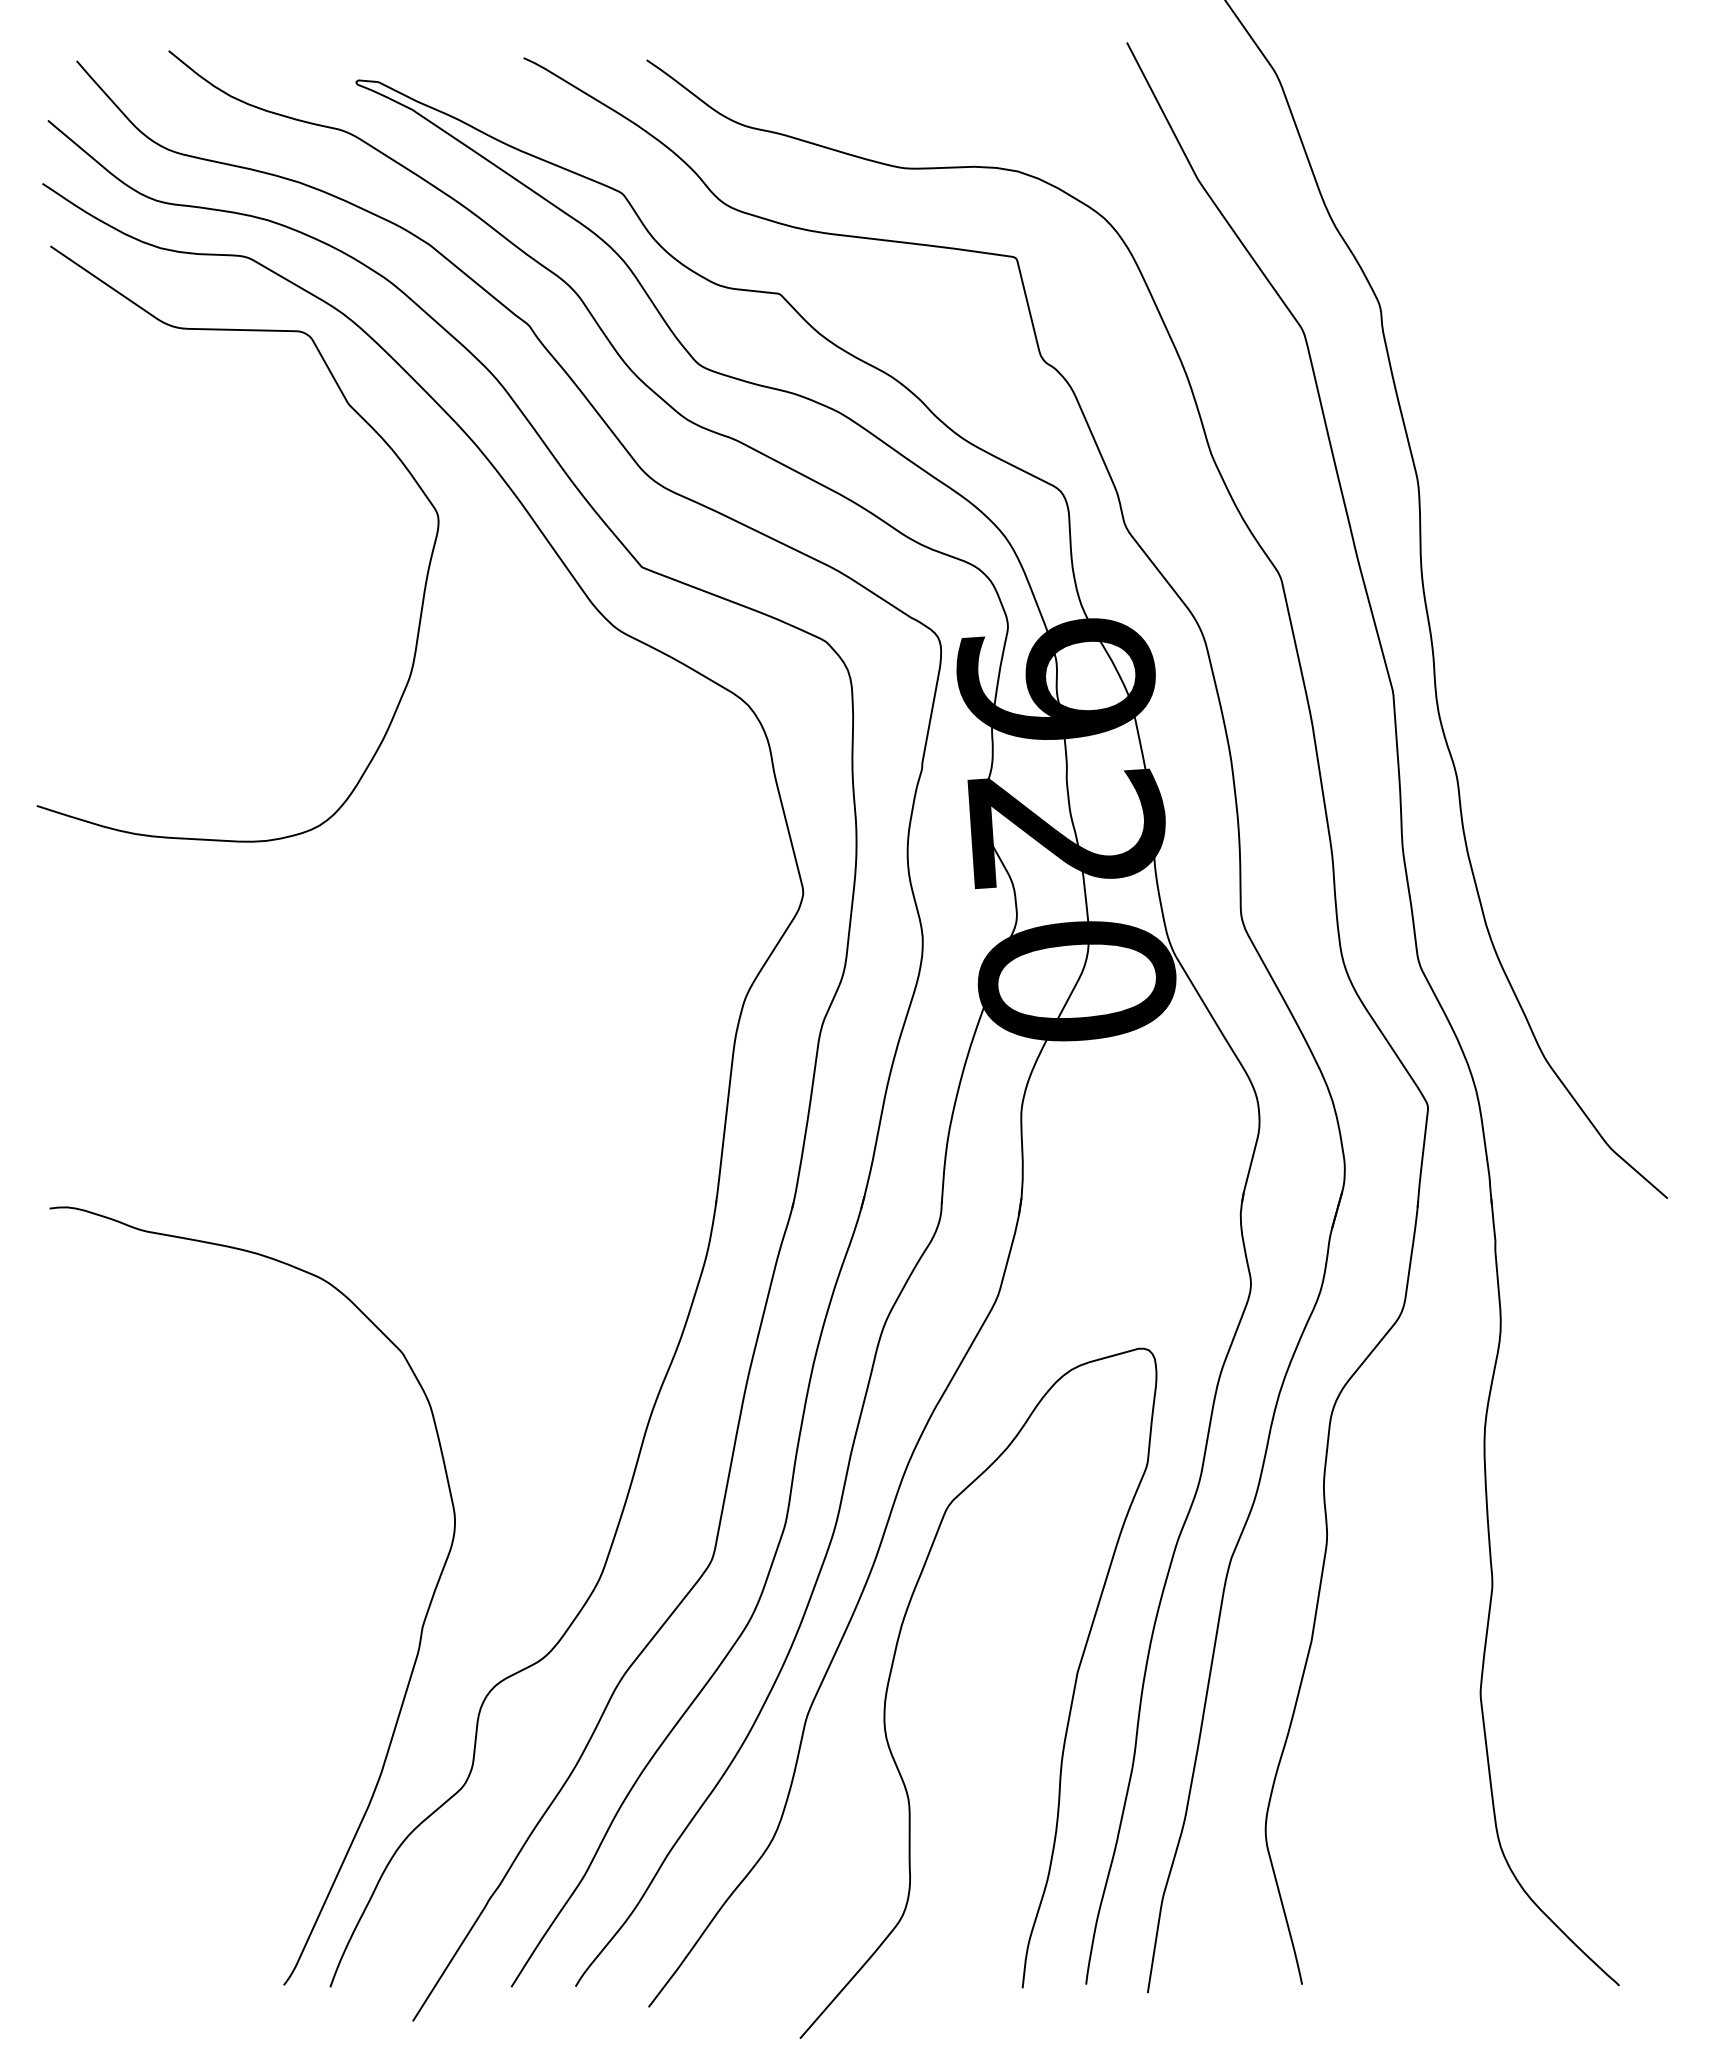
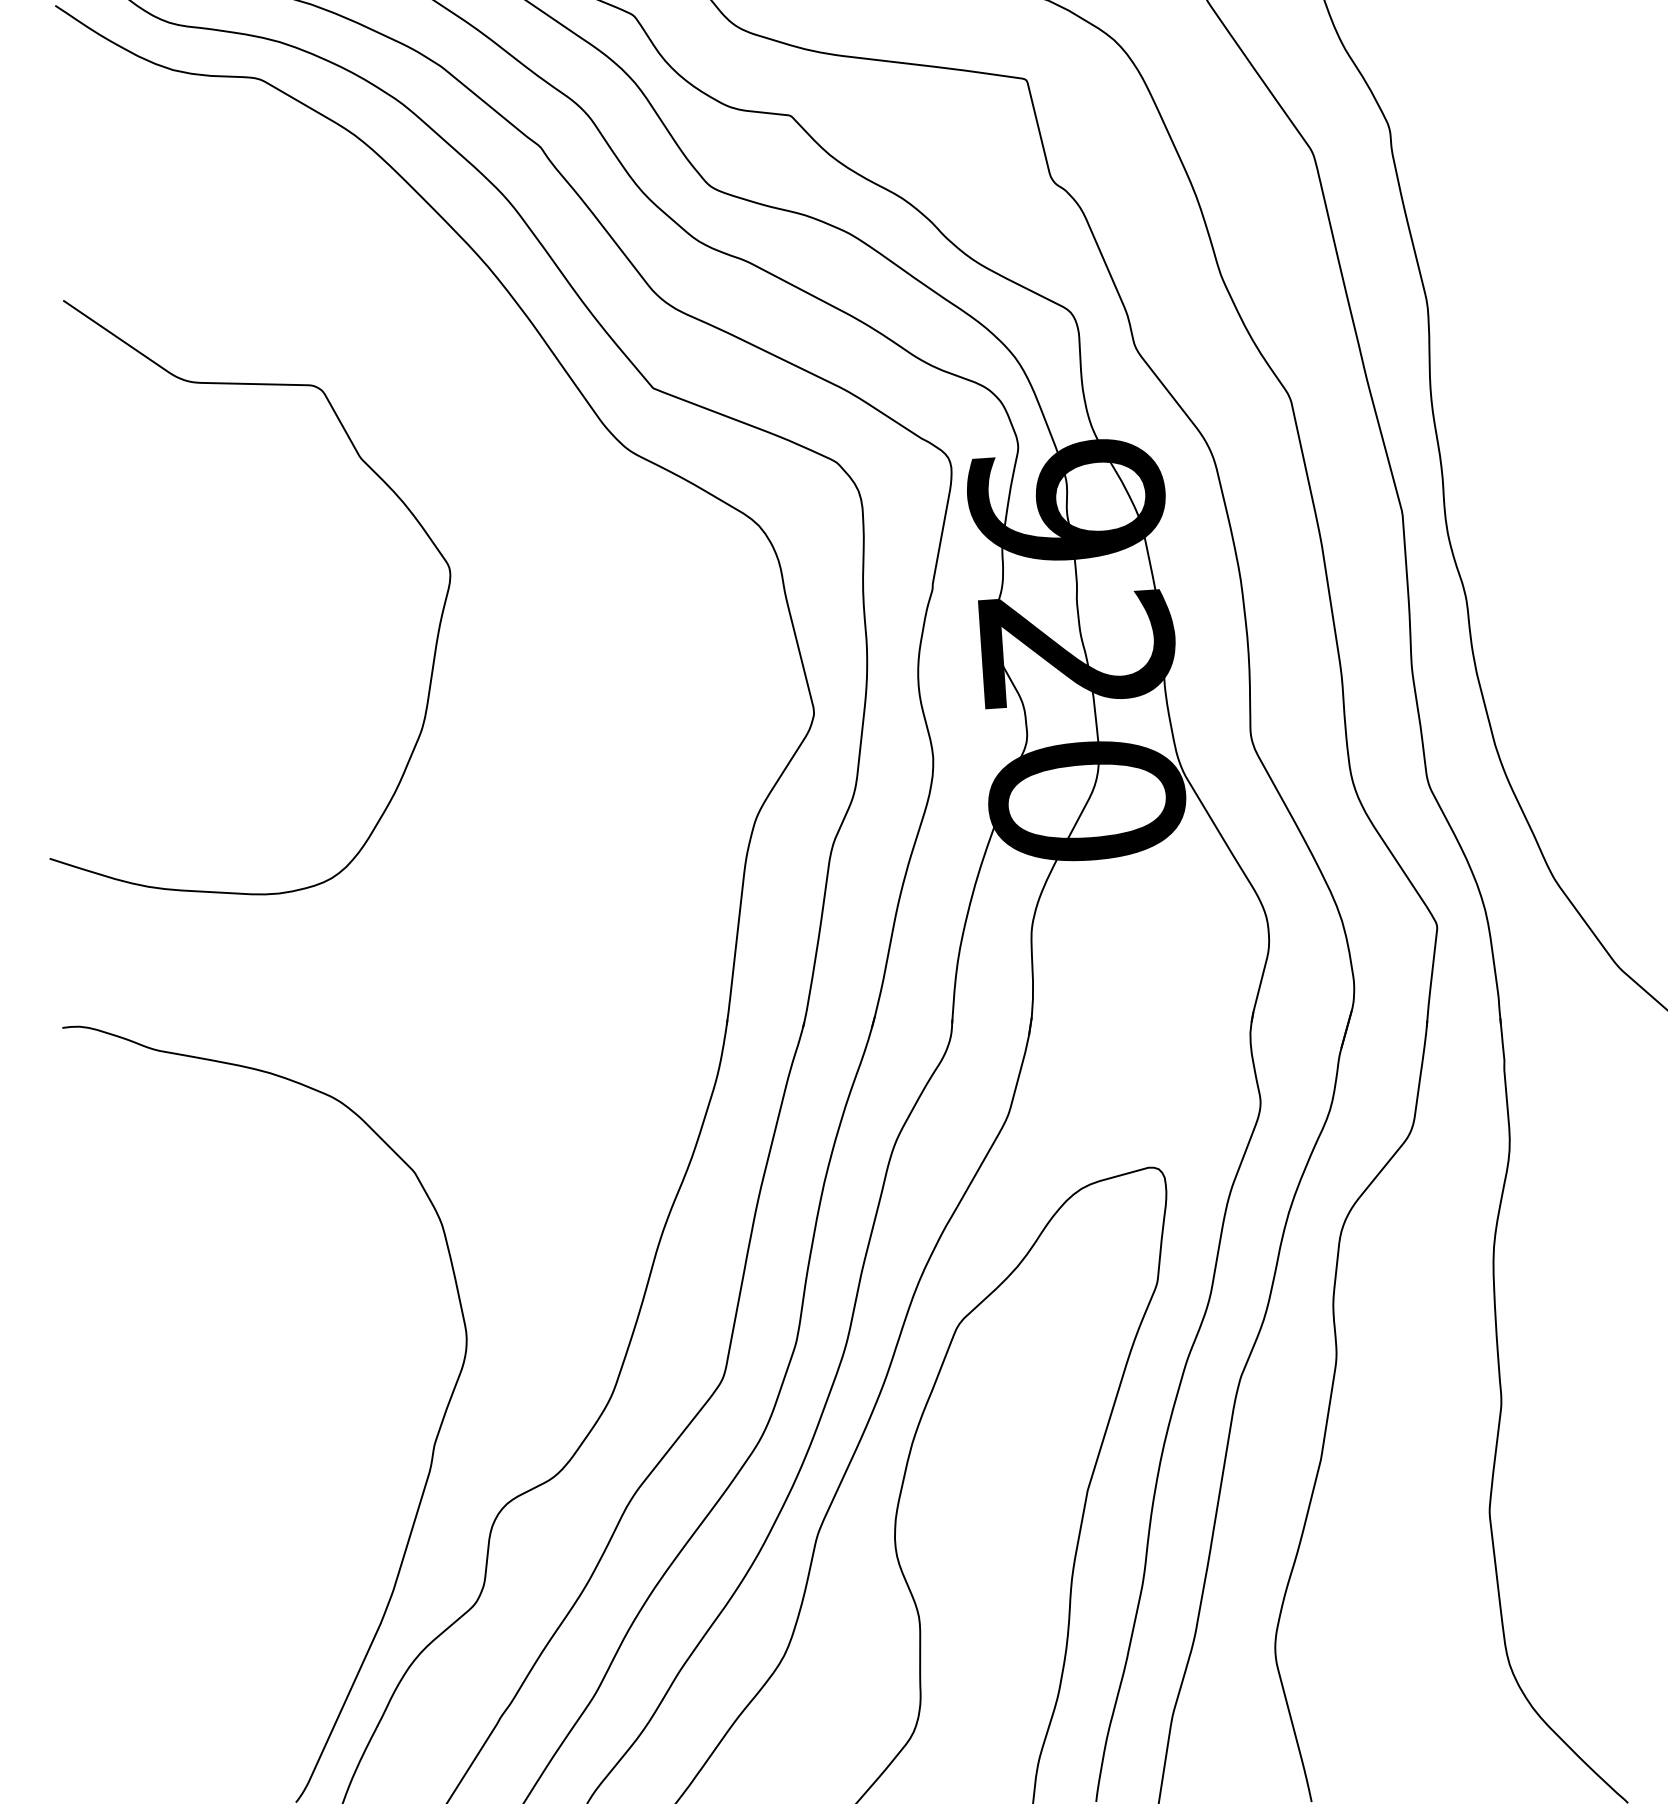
curve: (361, 418) -> (373, 472), moved

